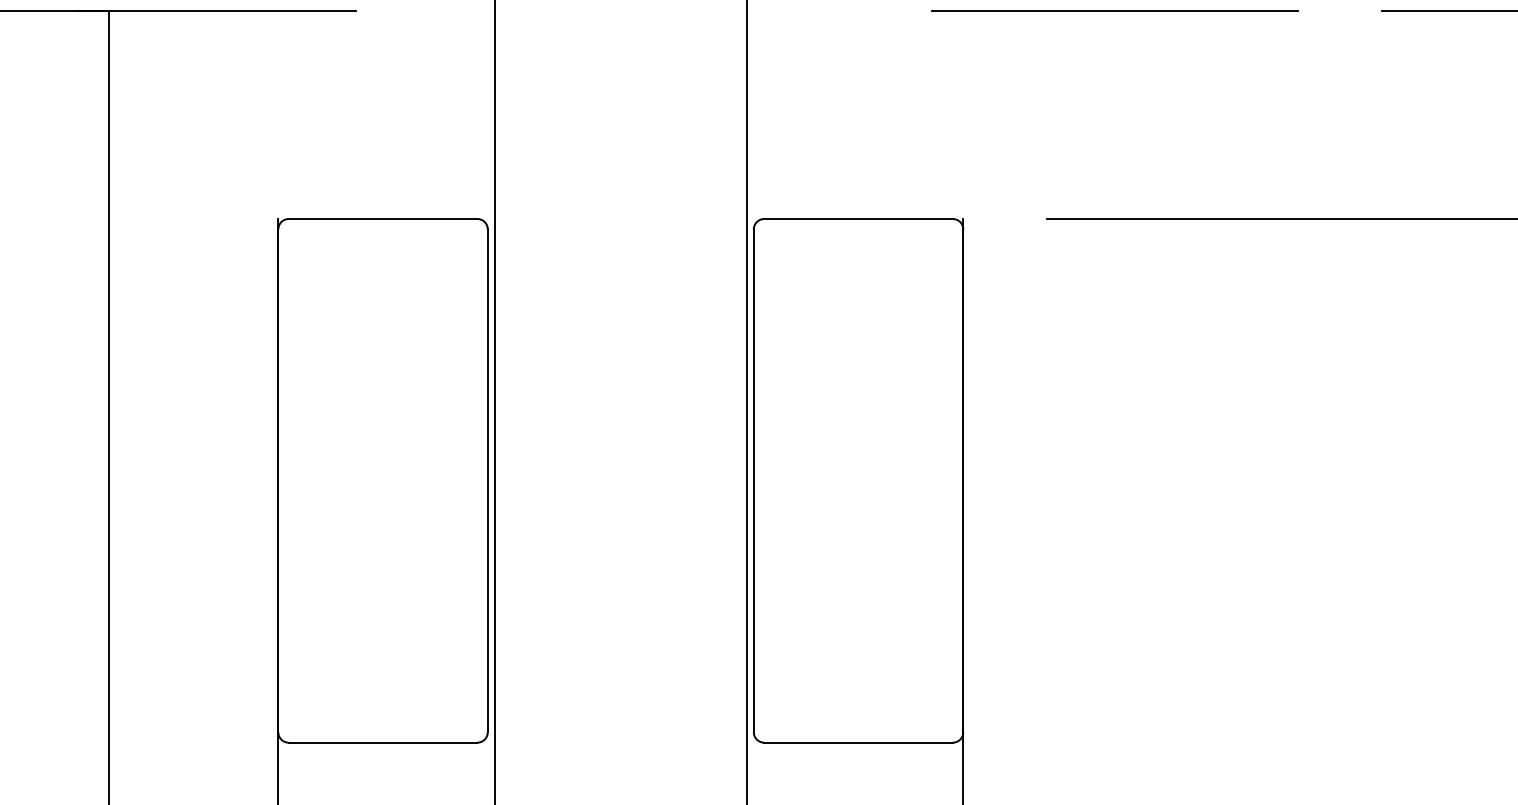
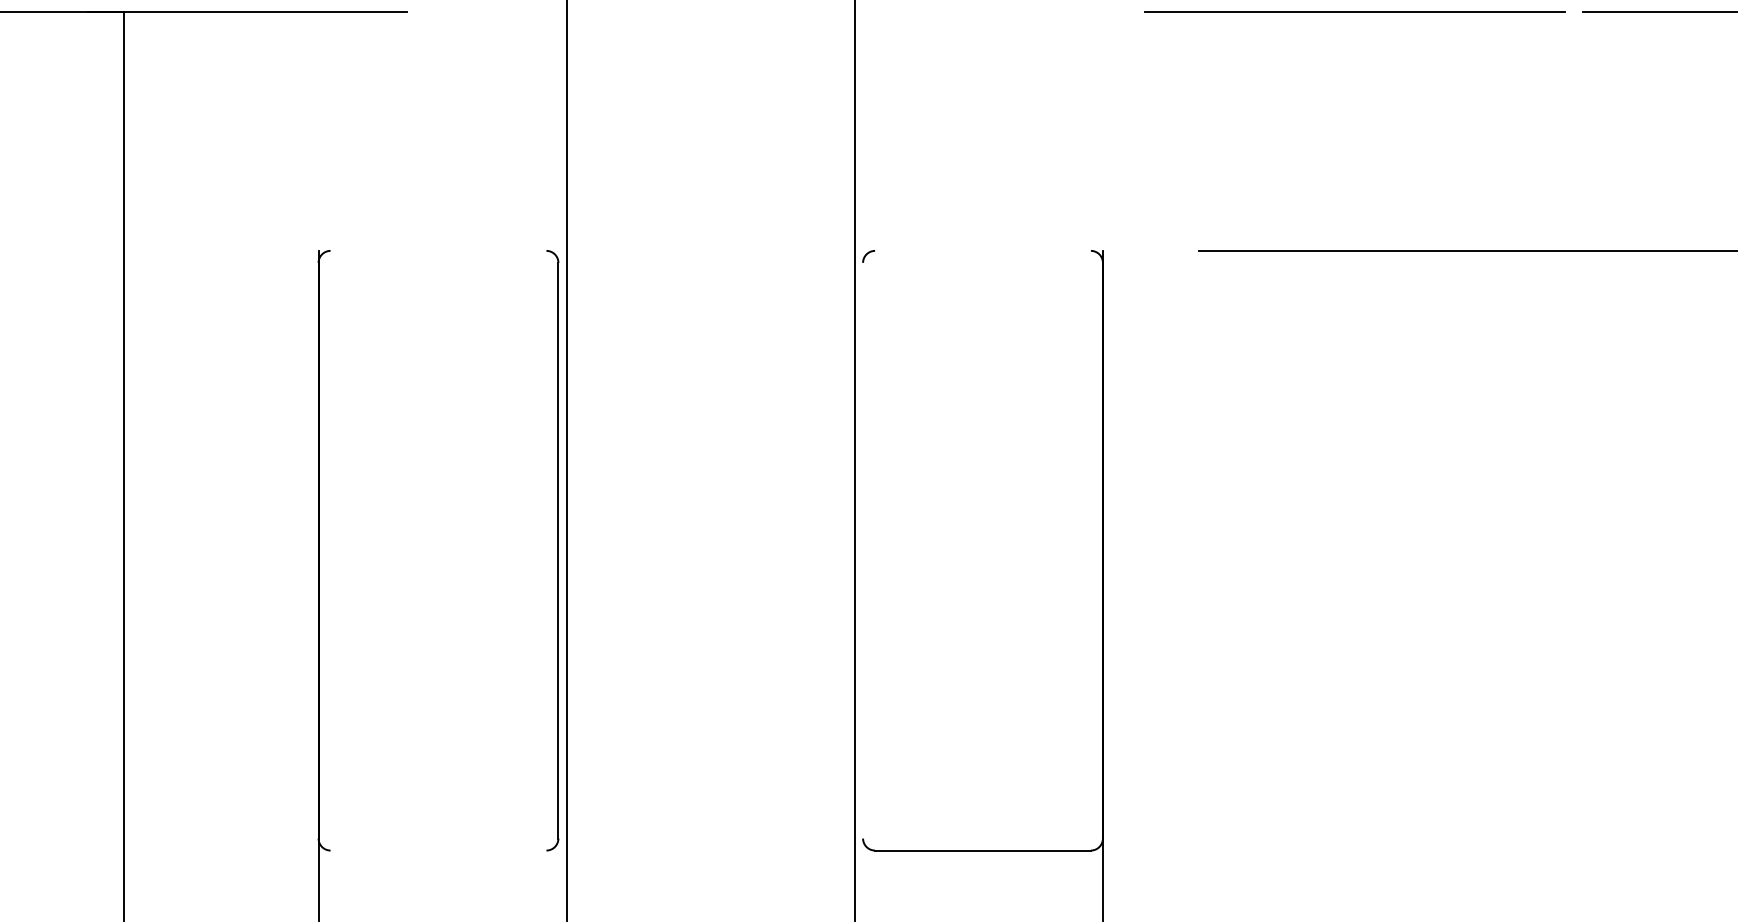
line: (1114, 9) -> (1354, 11), moved
line: (383, 218) -> (438, 250), removed
line: (858, 218) -> (982, 250), removed
line: (754, 480) -> (863, 550), removed
line: (383, 742) -> (438, 850), removed

